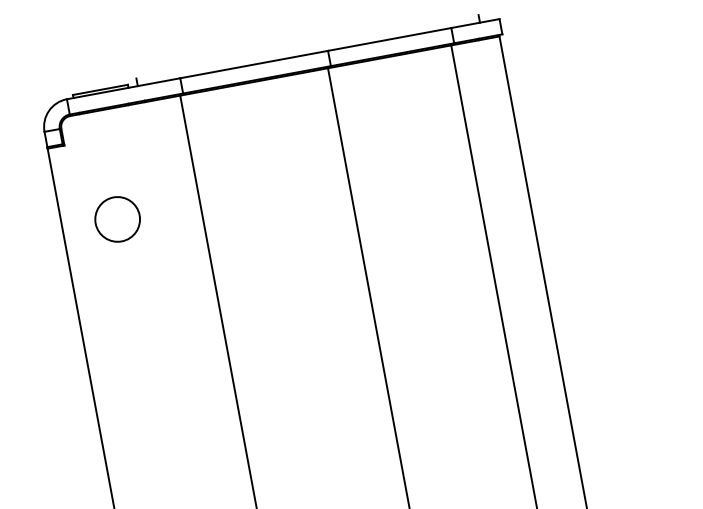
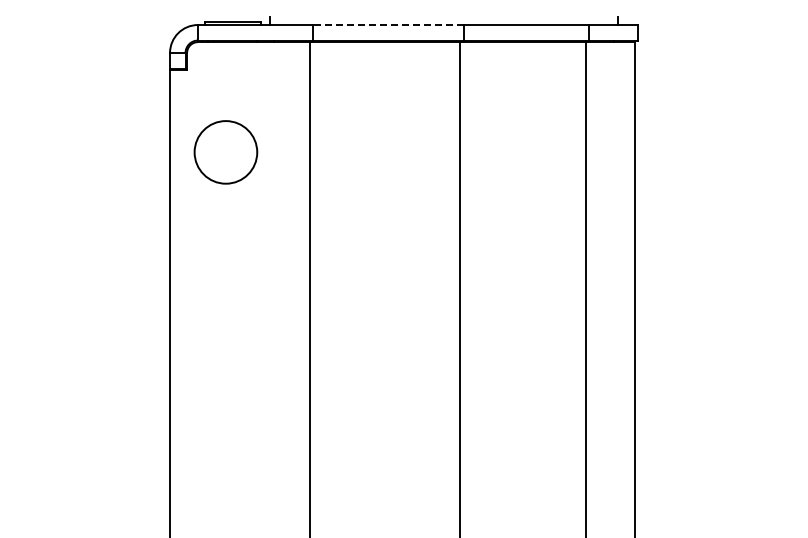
line: (253, 65) -> (387, 25), solid -> dashed
circle: (117, 219) -> (225, 152), size x1.4

